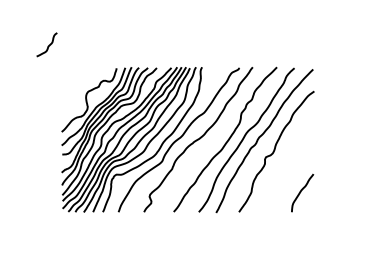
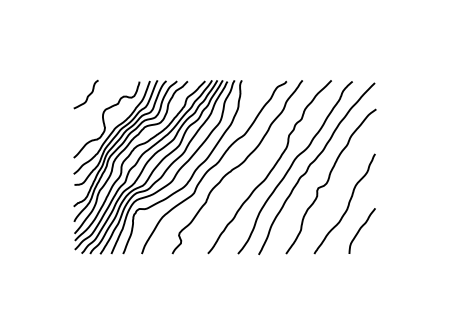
curve: (48, 45) -> (87, 95), moved
curve: (290, 171) -> (347, 205), added

